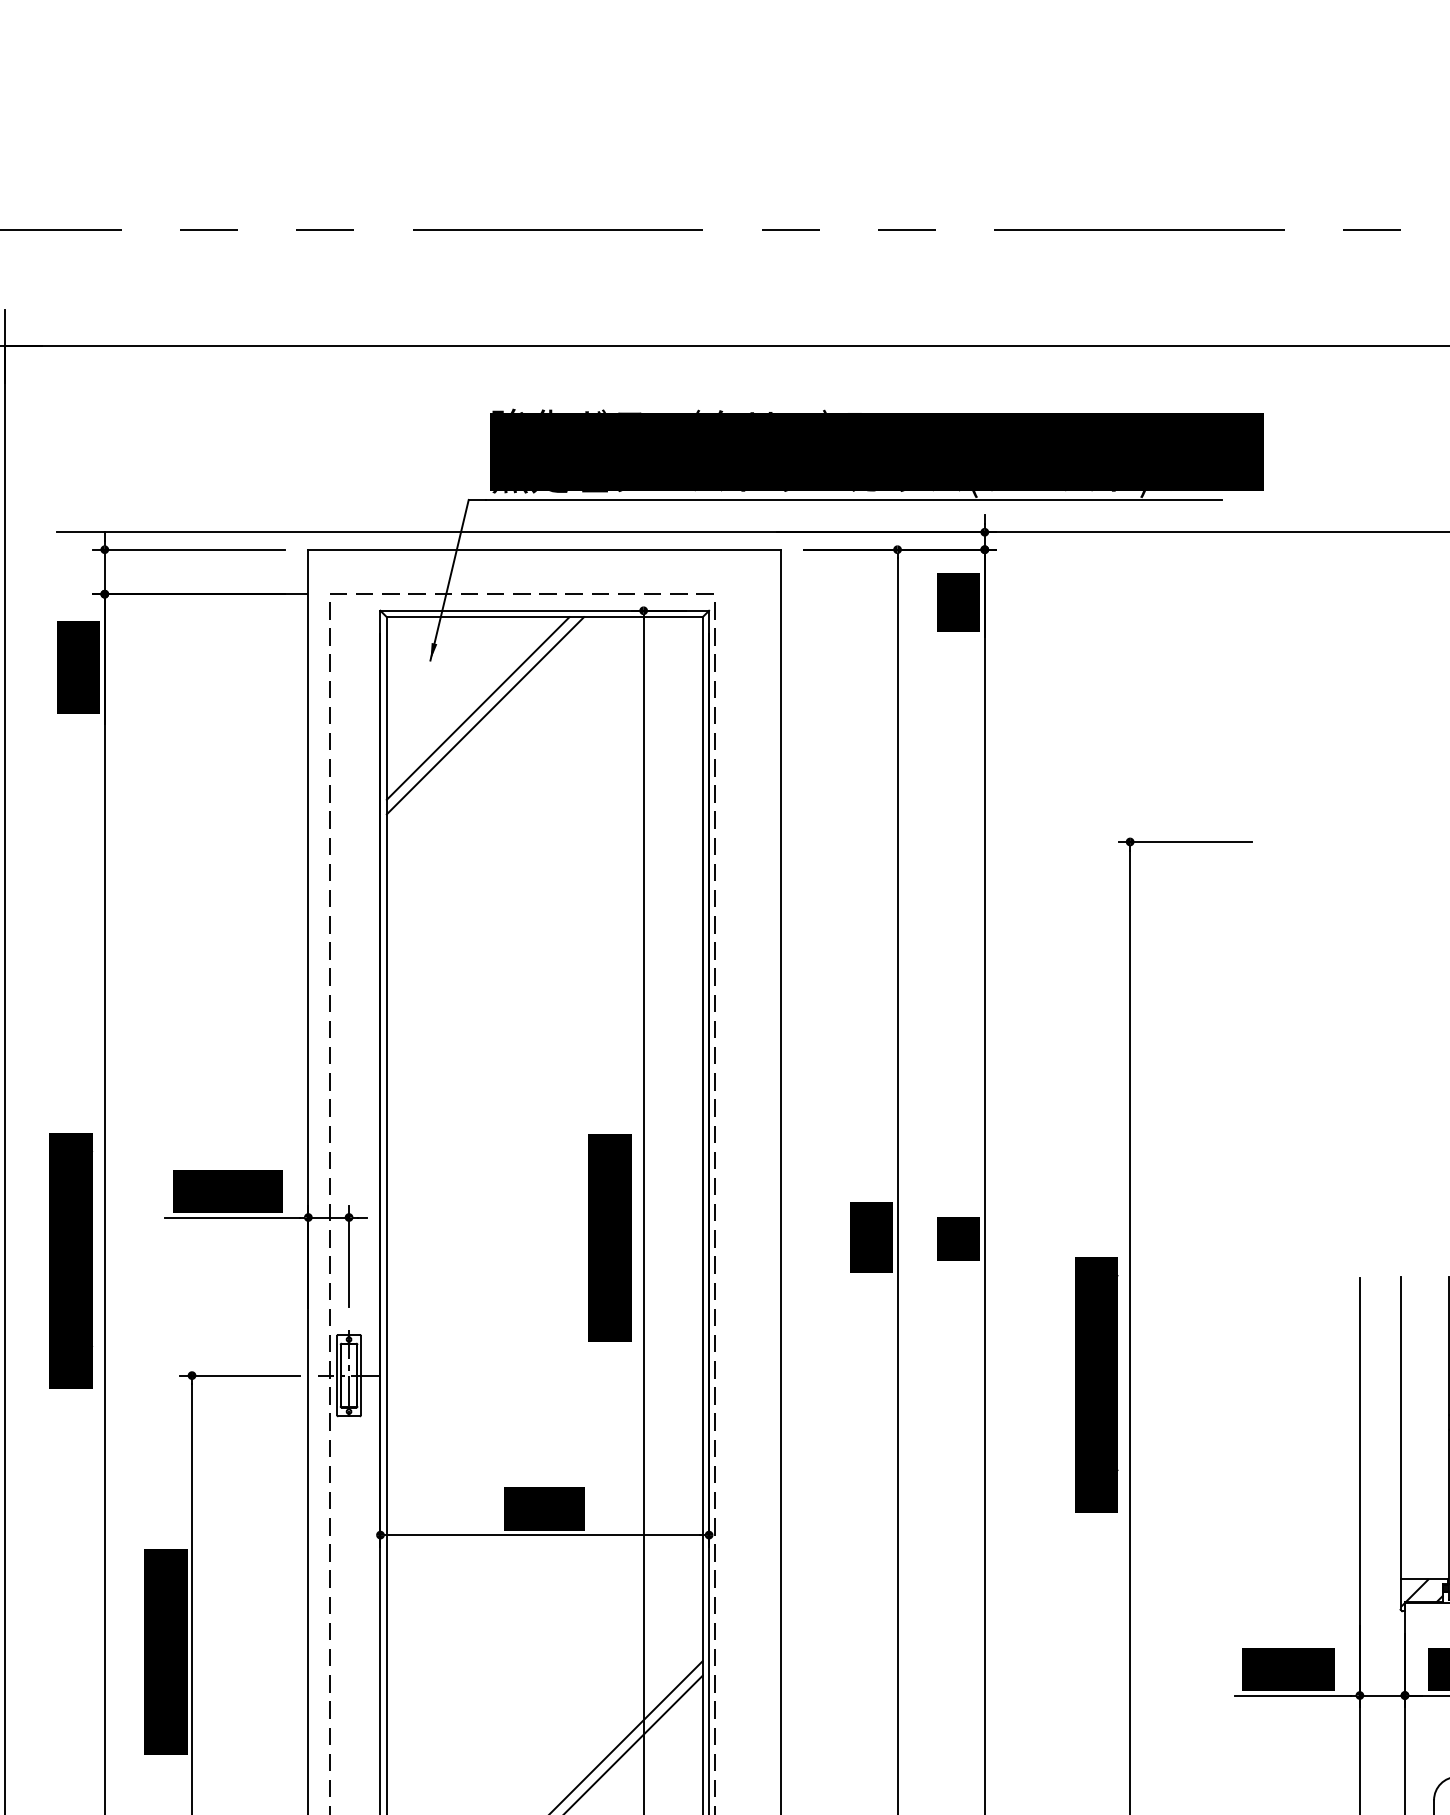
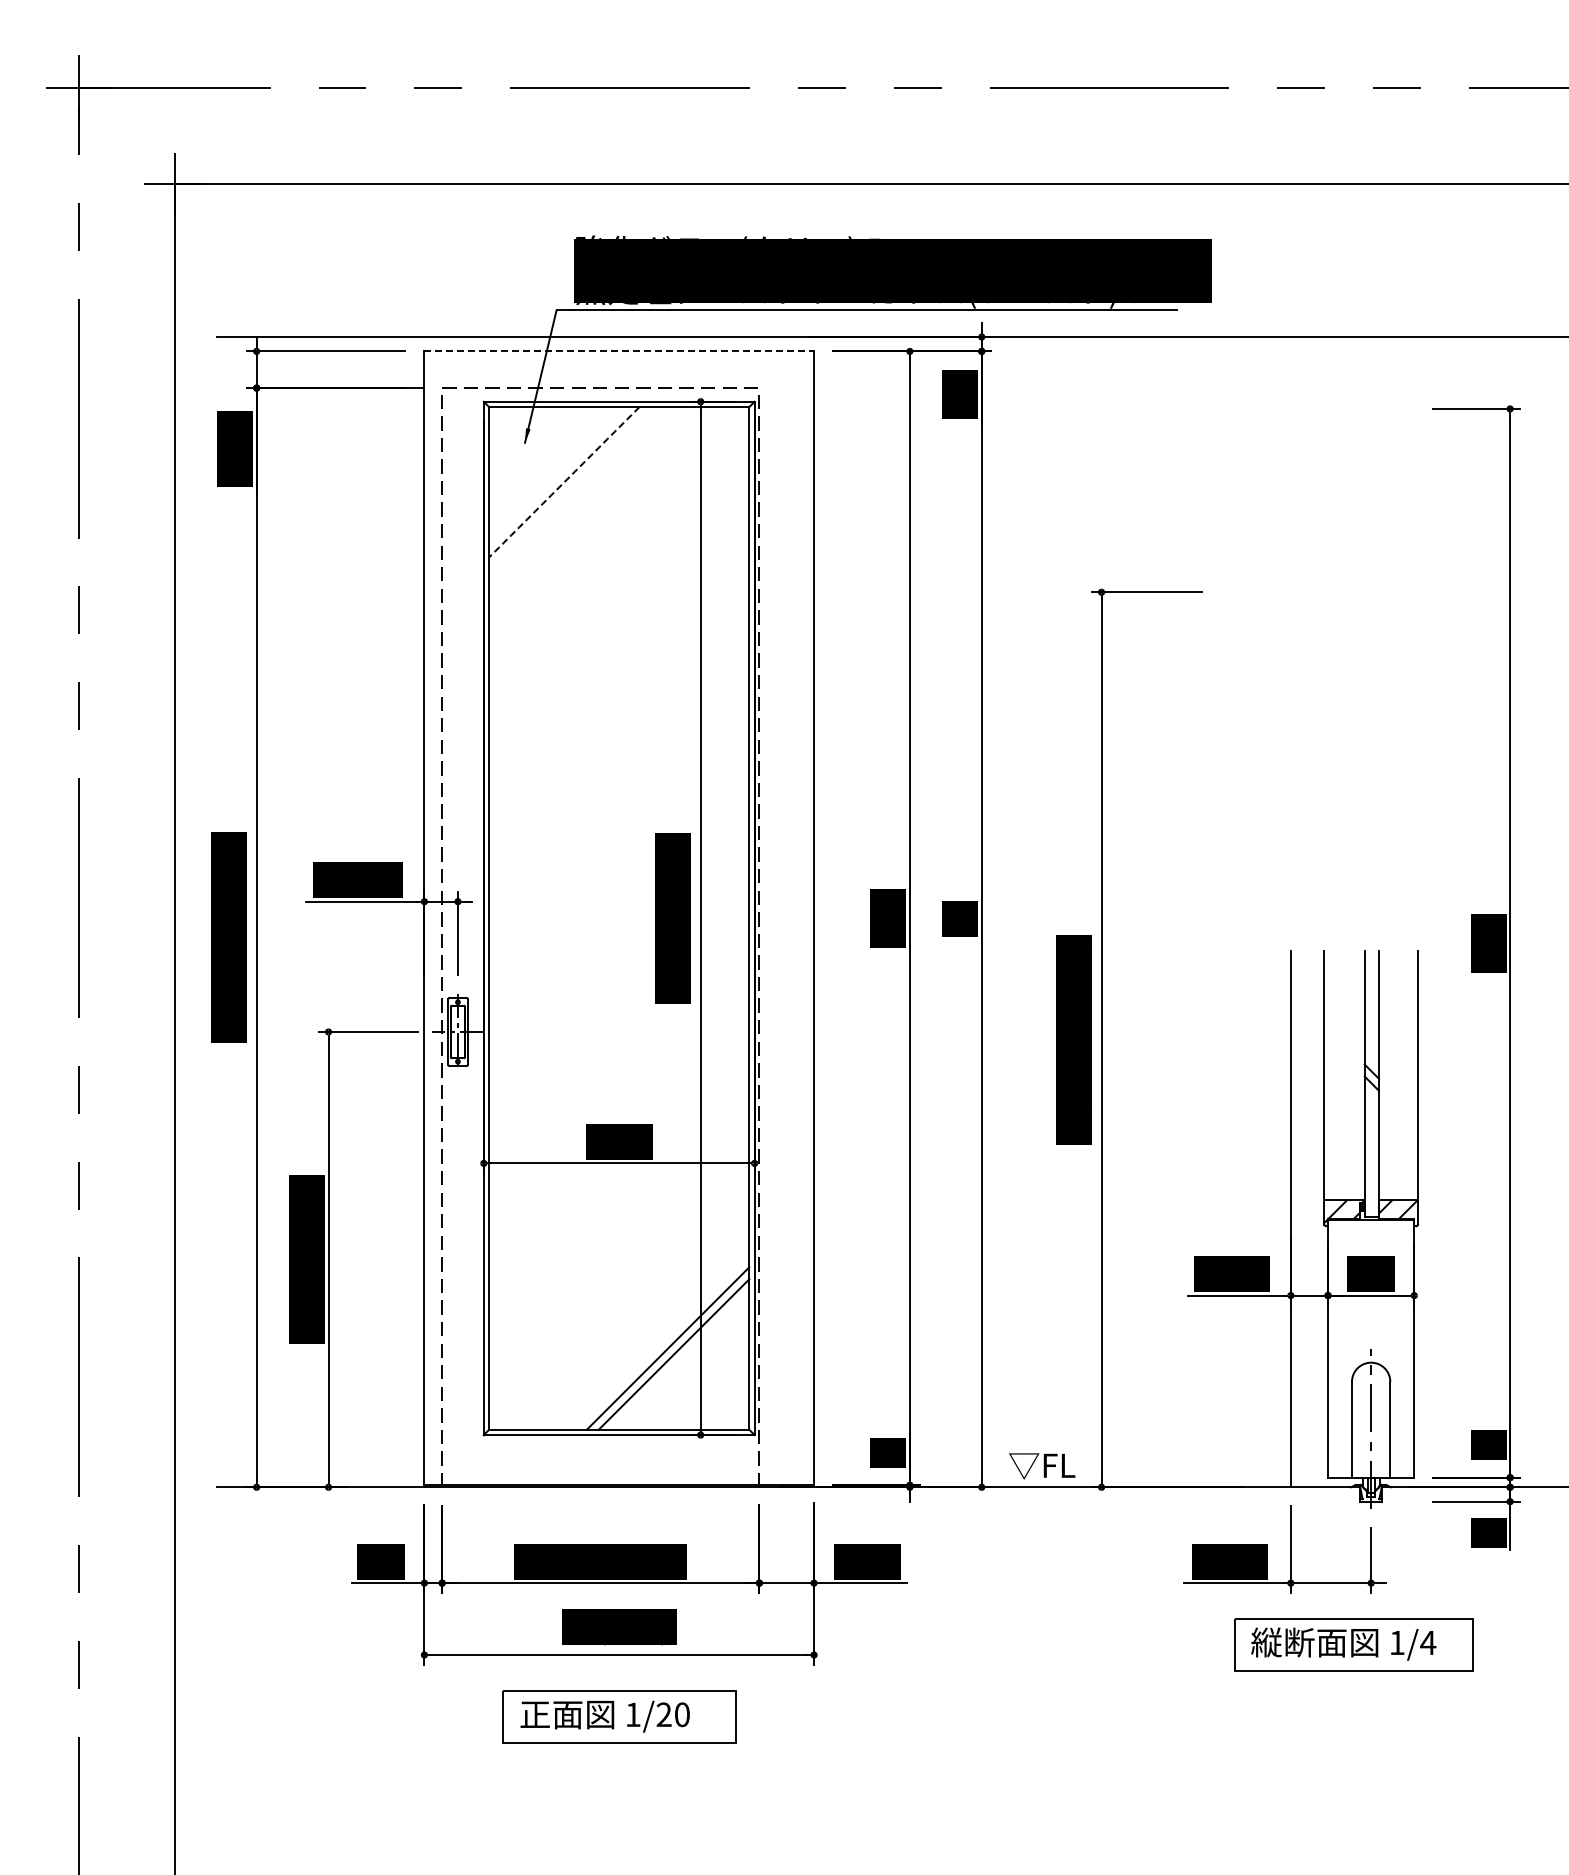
line: (545, 549) -> (619, 351), solid -> dashed
line: (477, 708) -> (563, 482), solid -> dashed
line: (485, 716) -> (570, 488), removed

